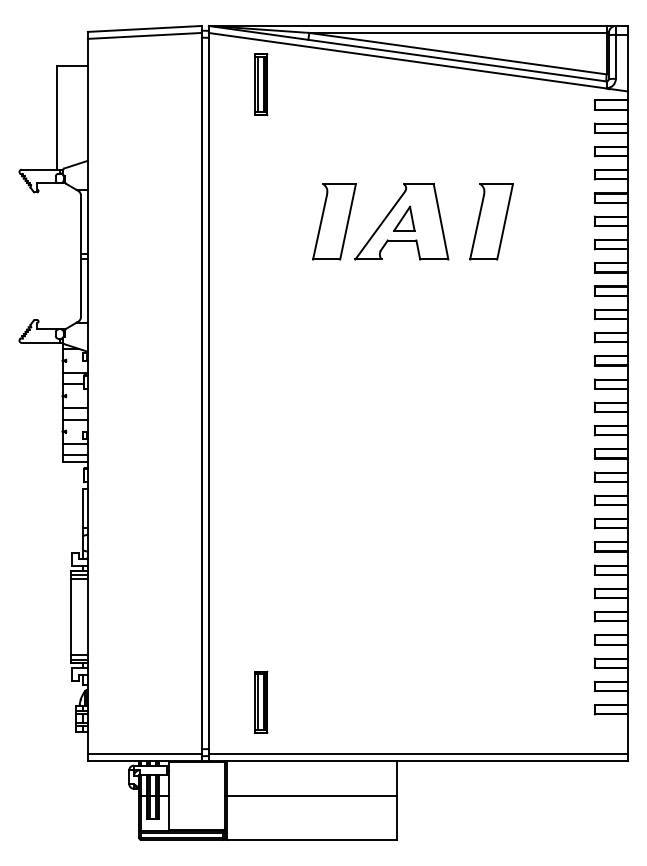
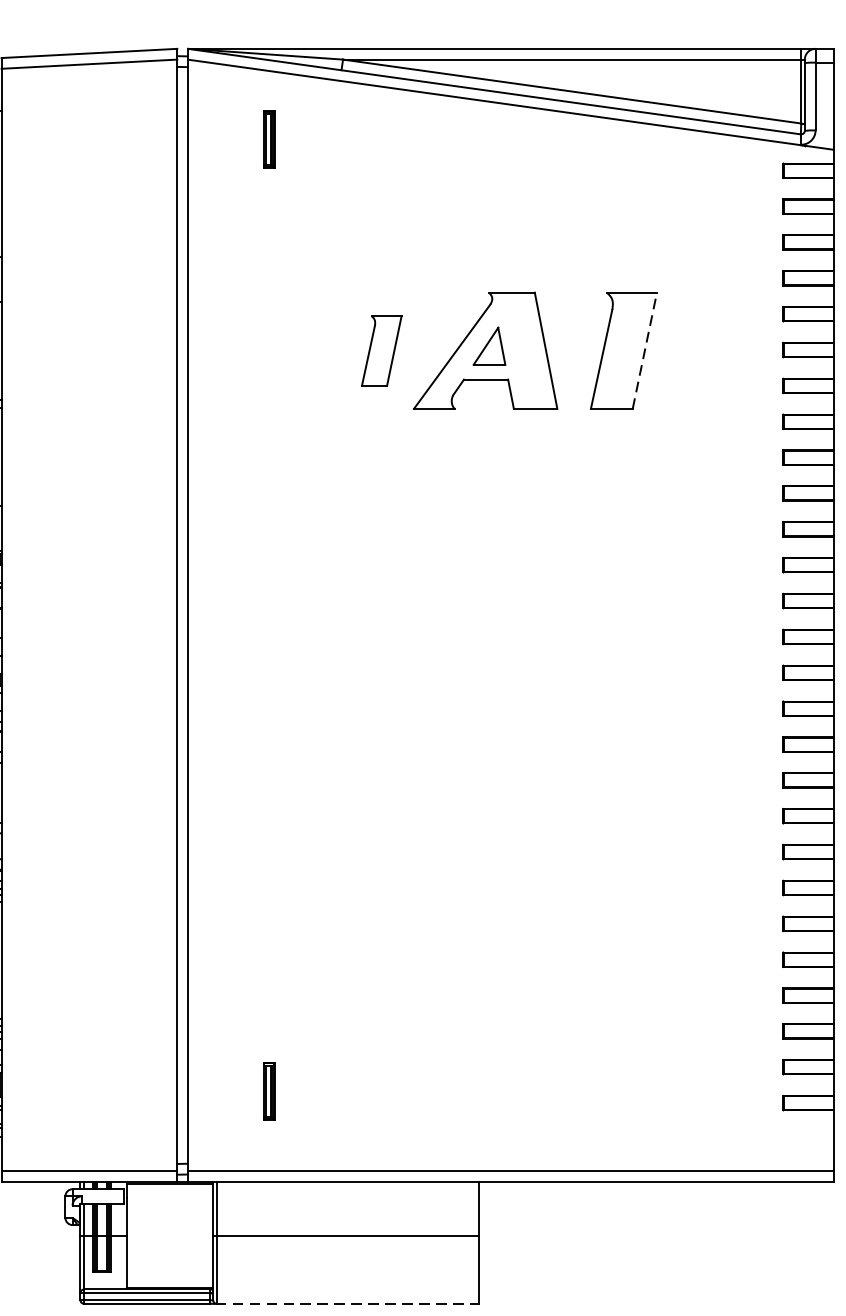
part: (261, 84) -> (269, 139), size x0.6
part: (334, 221) -> (381, 350), size x0.6
line: (505, 221) -> (645, 350), solid -> dashed
part: (261, 701) -> (269, 1090), size x0.6
line: (312, 840) -> (347, 1304), solid -> dashed

